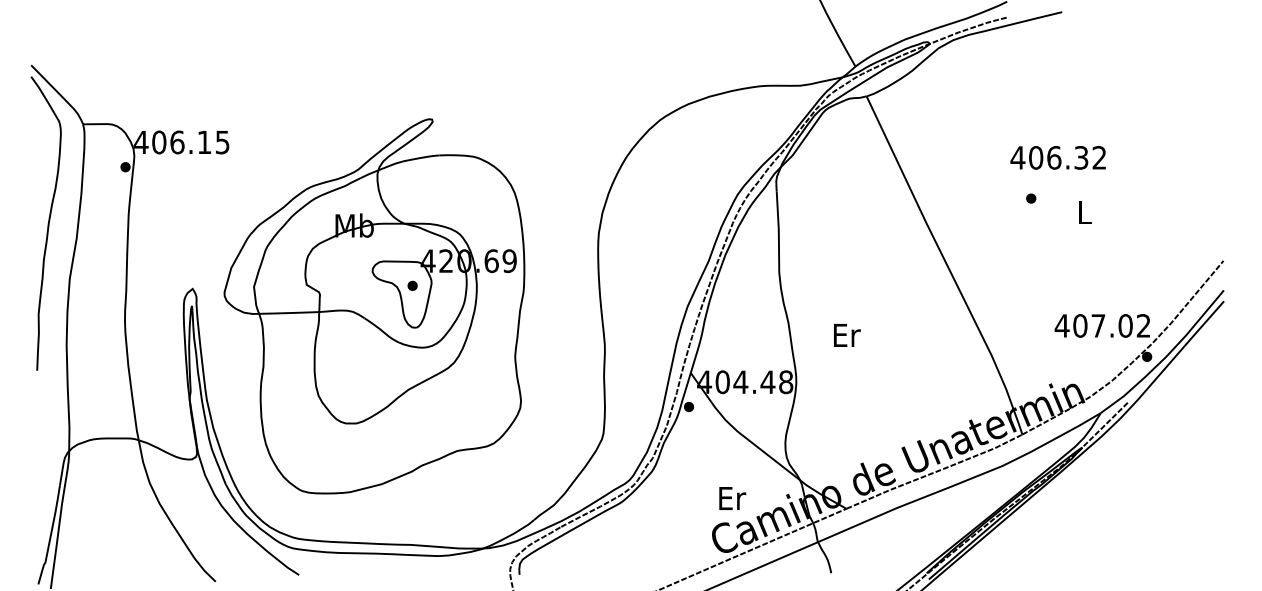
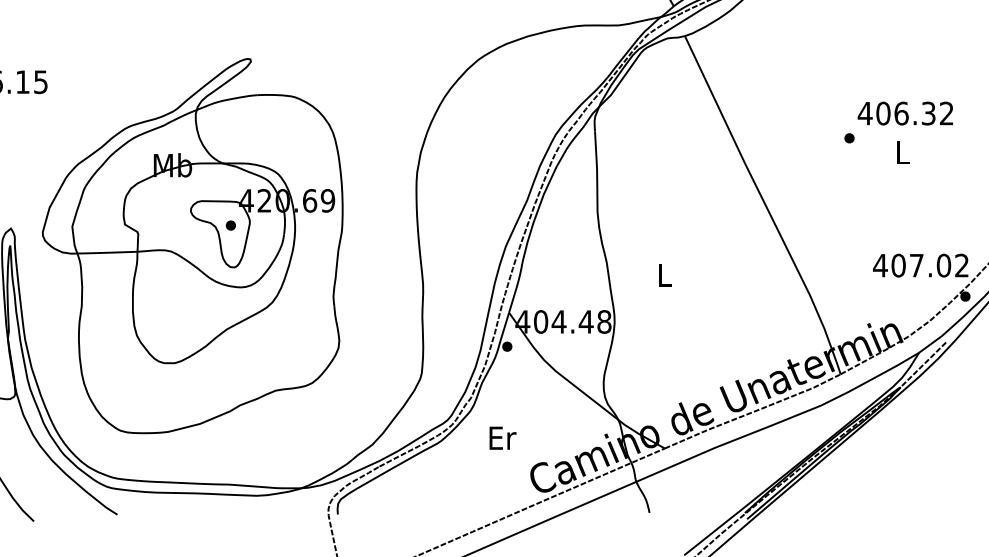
text: (1057, 157) -> (904, 113), moved
text: (847, 335) -> (665, 275), Er -> L
text: (732, 498) -> (502, 438), moved

